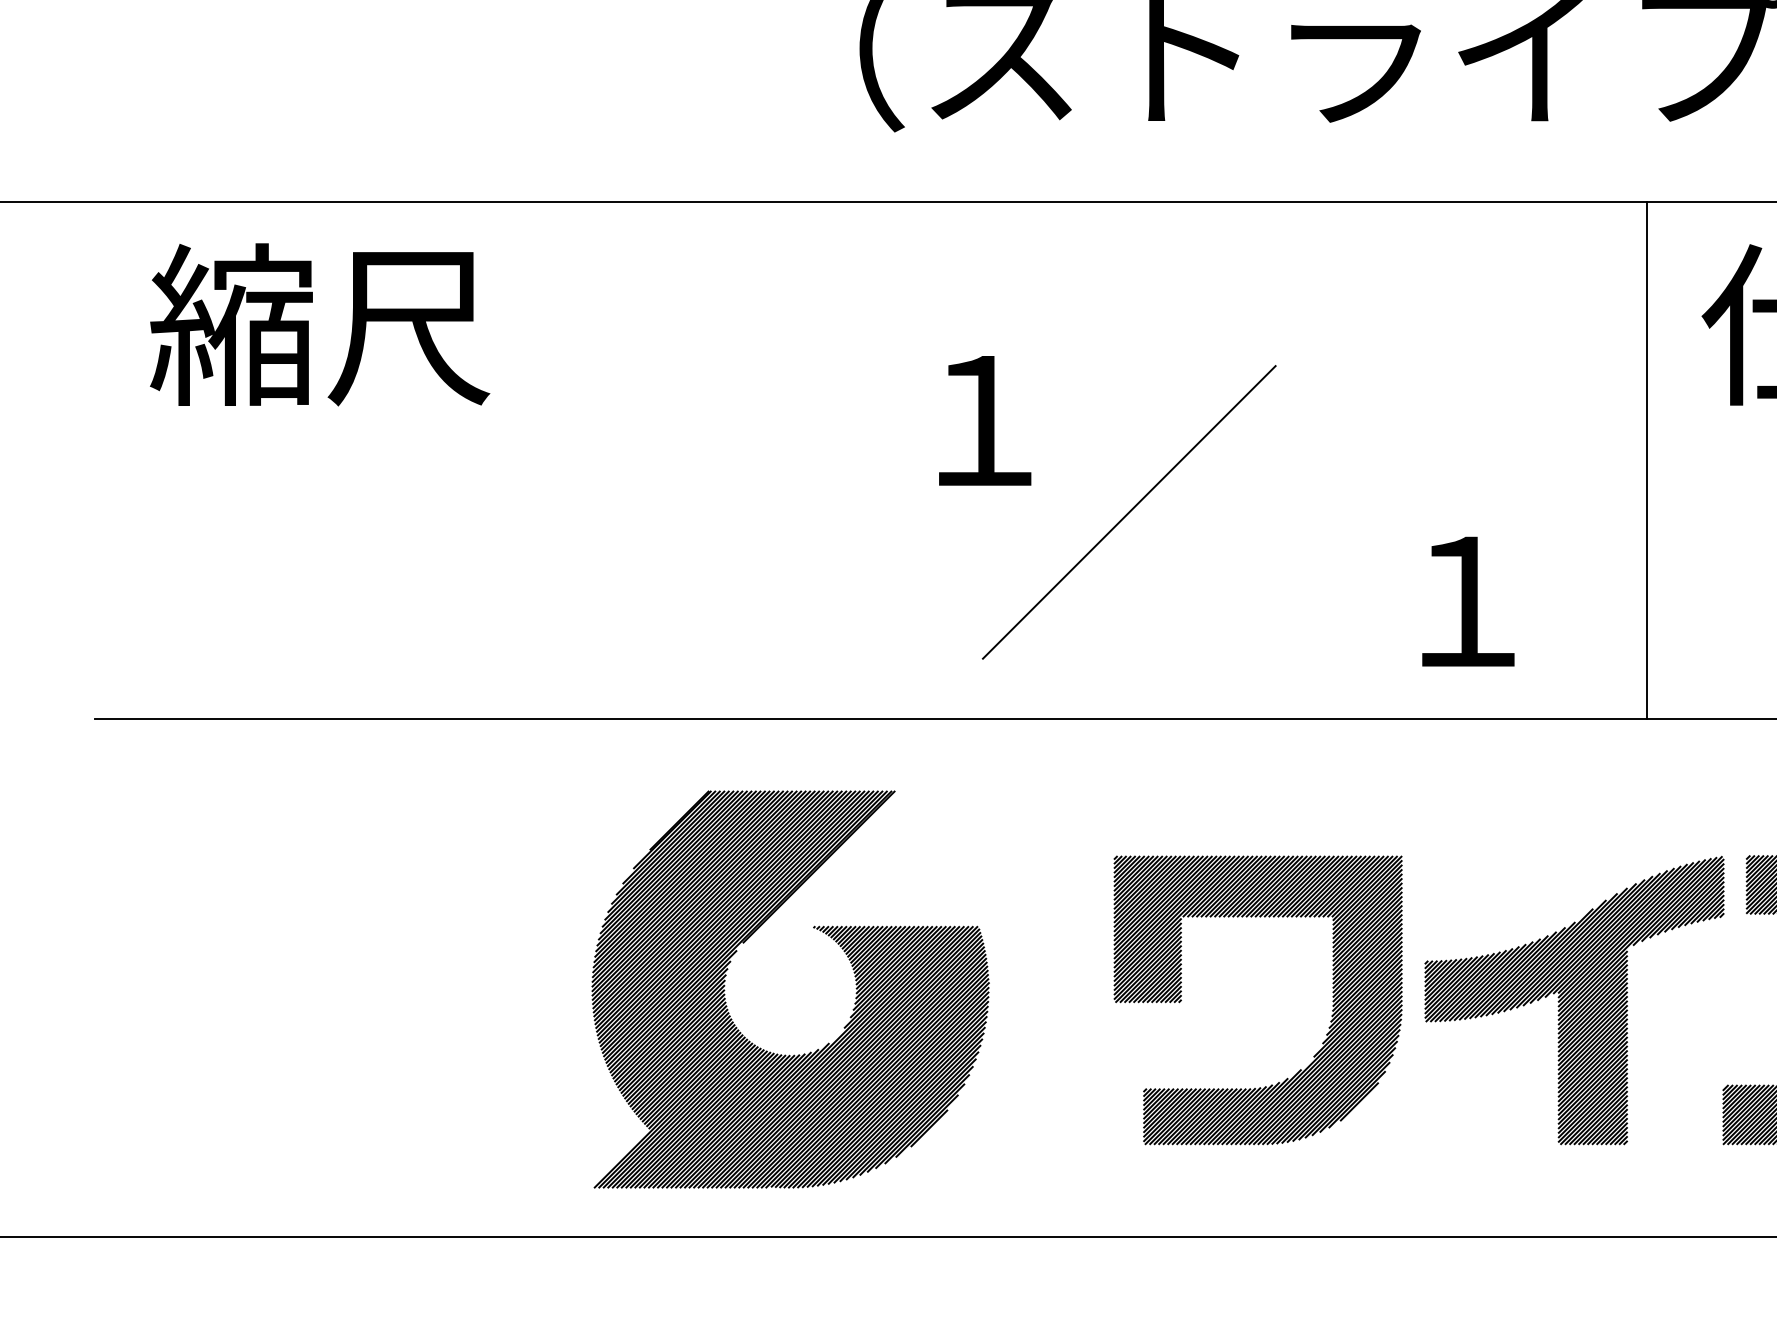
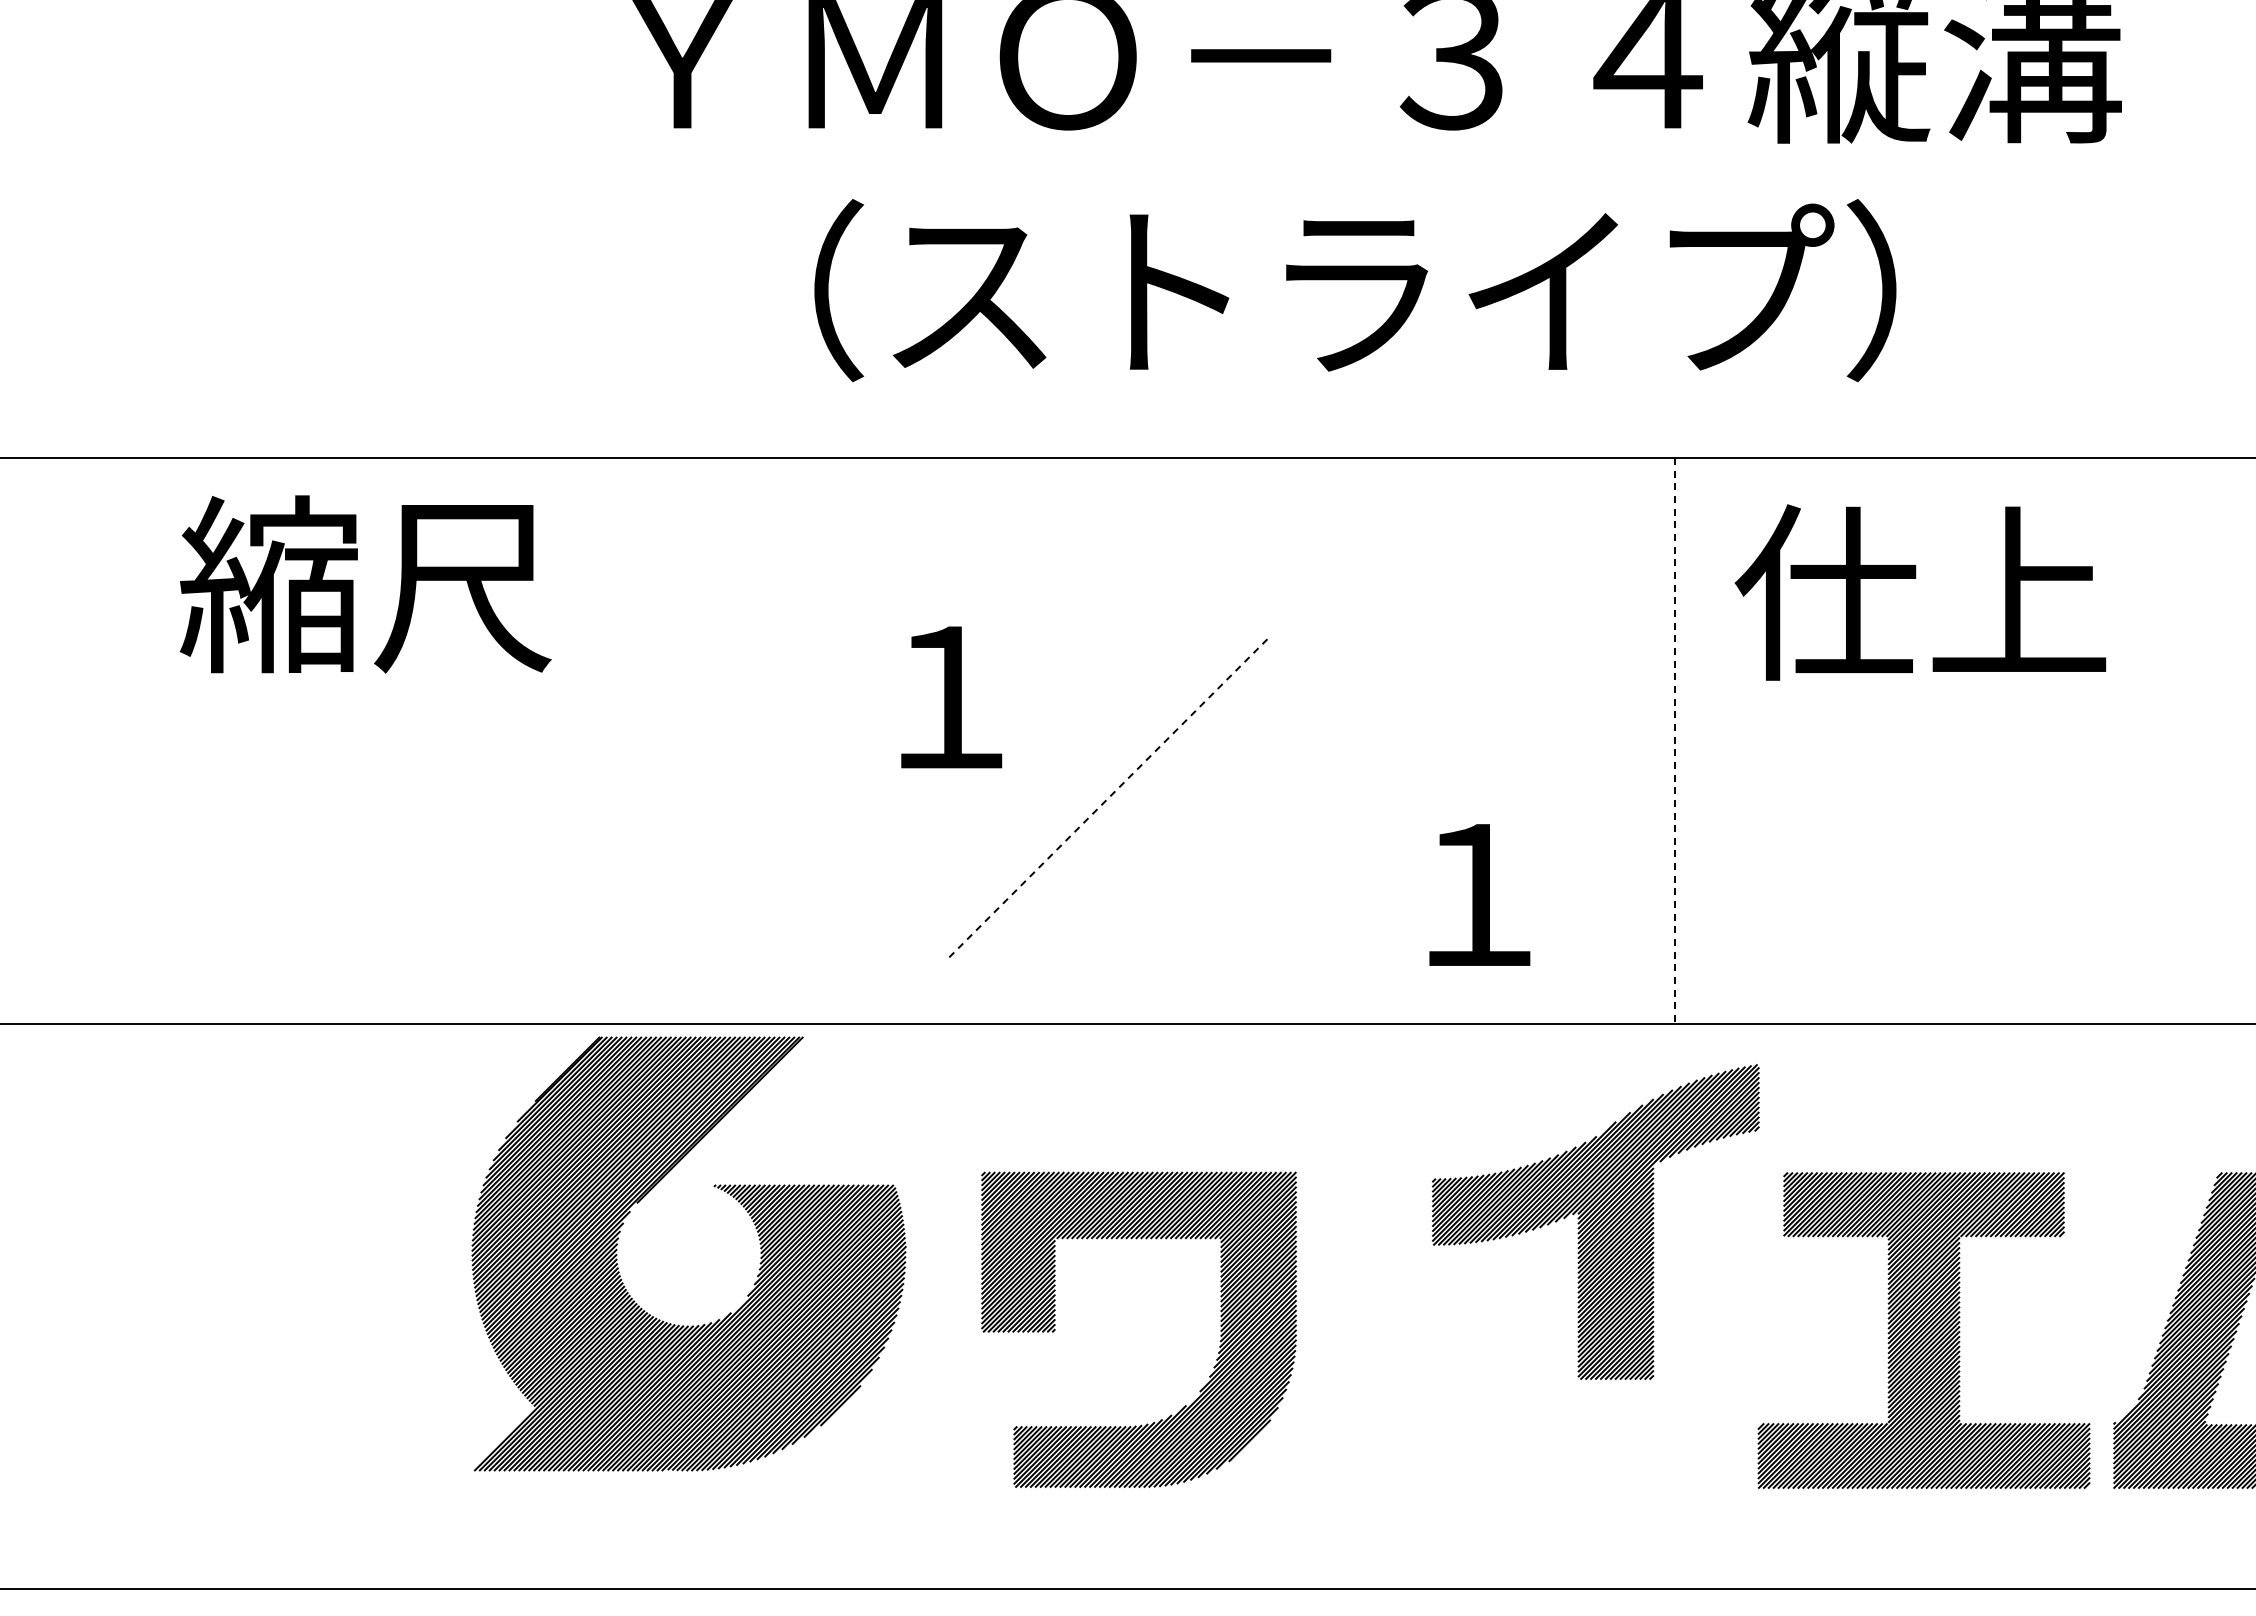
text: (319, 324) -> (365, 584), moved
line: (1646, 460) -> (1674, 740), solid -> dashed
line: (1129, 512) -> (1109, 797), solid -> dashed
part: (727, 975) -> (619, 1238), moved
part: (1332, 1000) -> (1220, 1330), moved
part: (1574, 1000) -> (1595, 1221), moved

